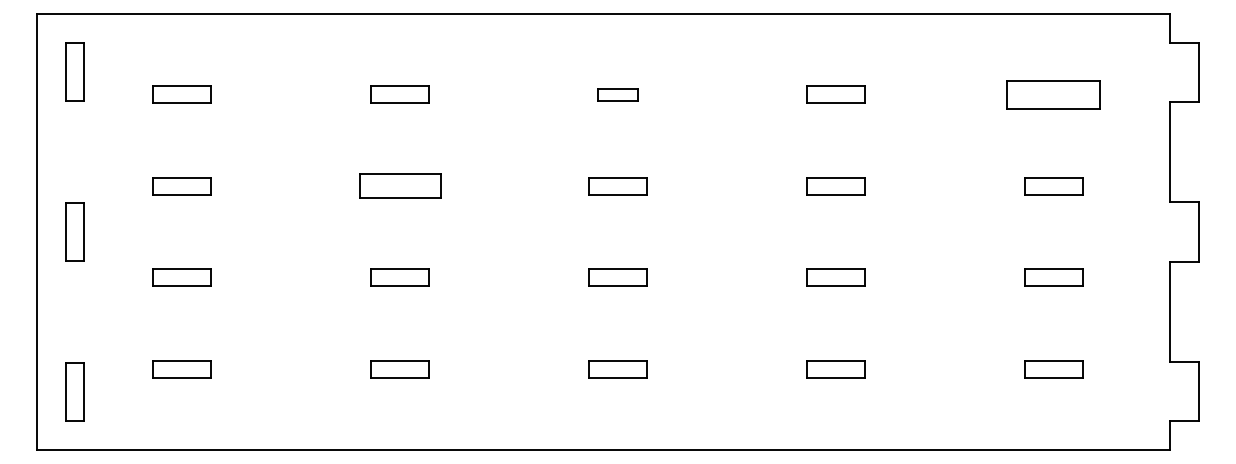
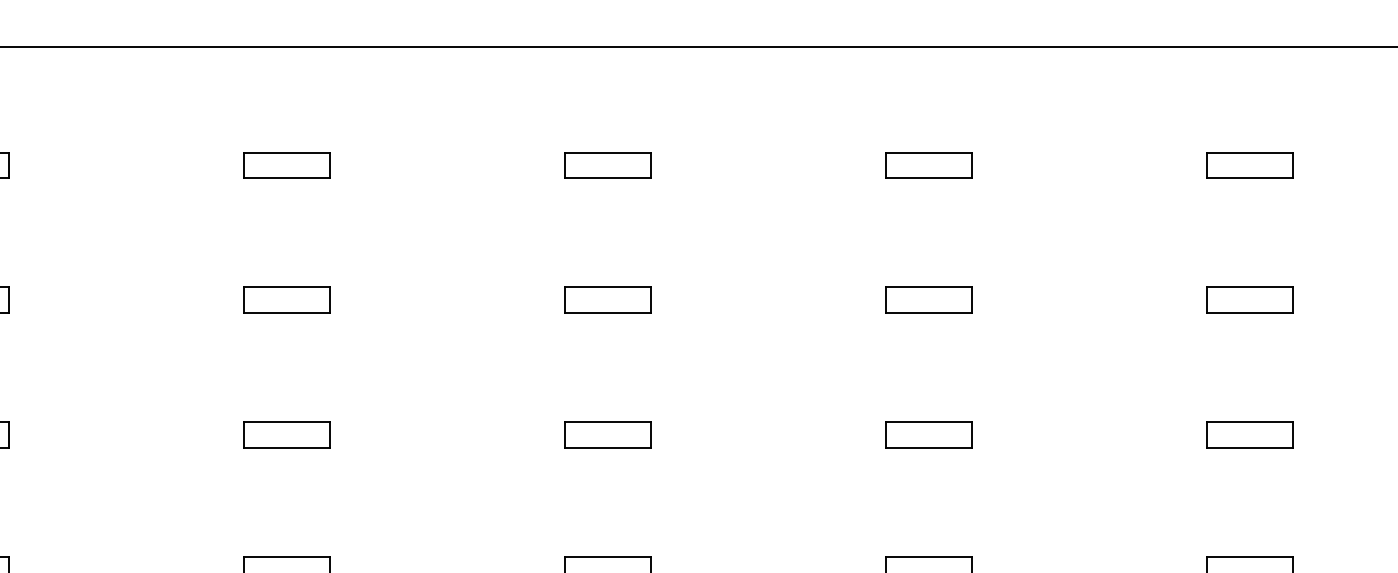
part: (617, 94) -> (607, 165), size x1.43
part: (1053, 94) -> (1249, 165), size x0.62
part: (399, 186) -> (285, 300), size x0.71

